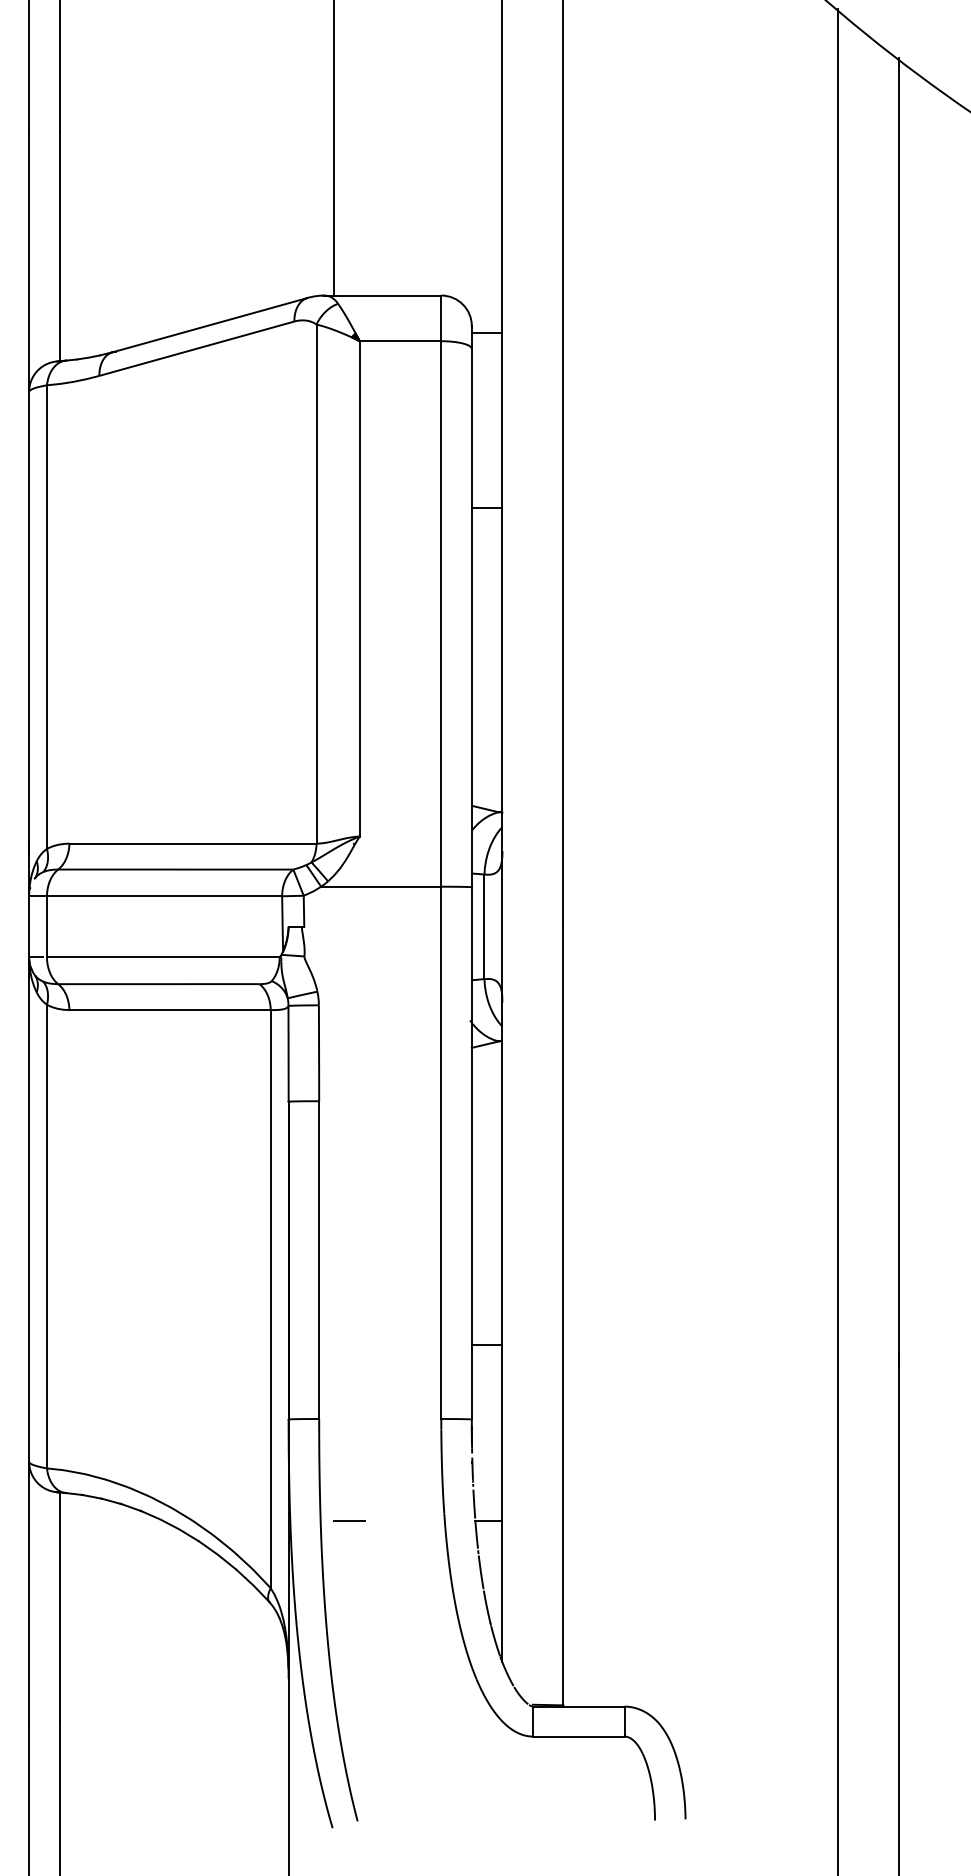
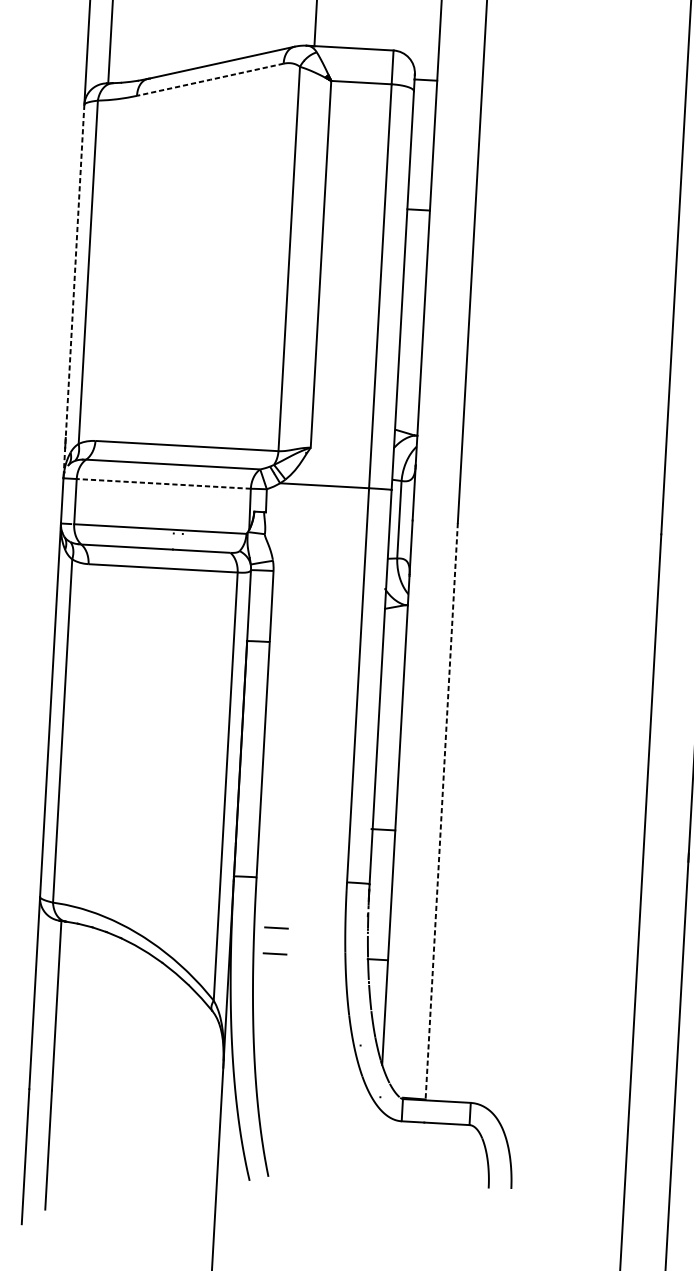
line: (196, 348) -> (210, 79), solid -> dashed
line: (29, 644) -> (74, 291), solid -> dashed
line: (164, 896) -> (163, 484), solid -> dashed
line: (563, 1316) -> (441, 811), solid -> dashed
line: (349, 1485) -> (276, 927), added

